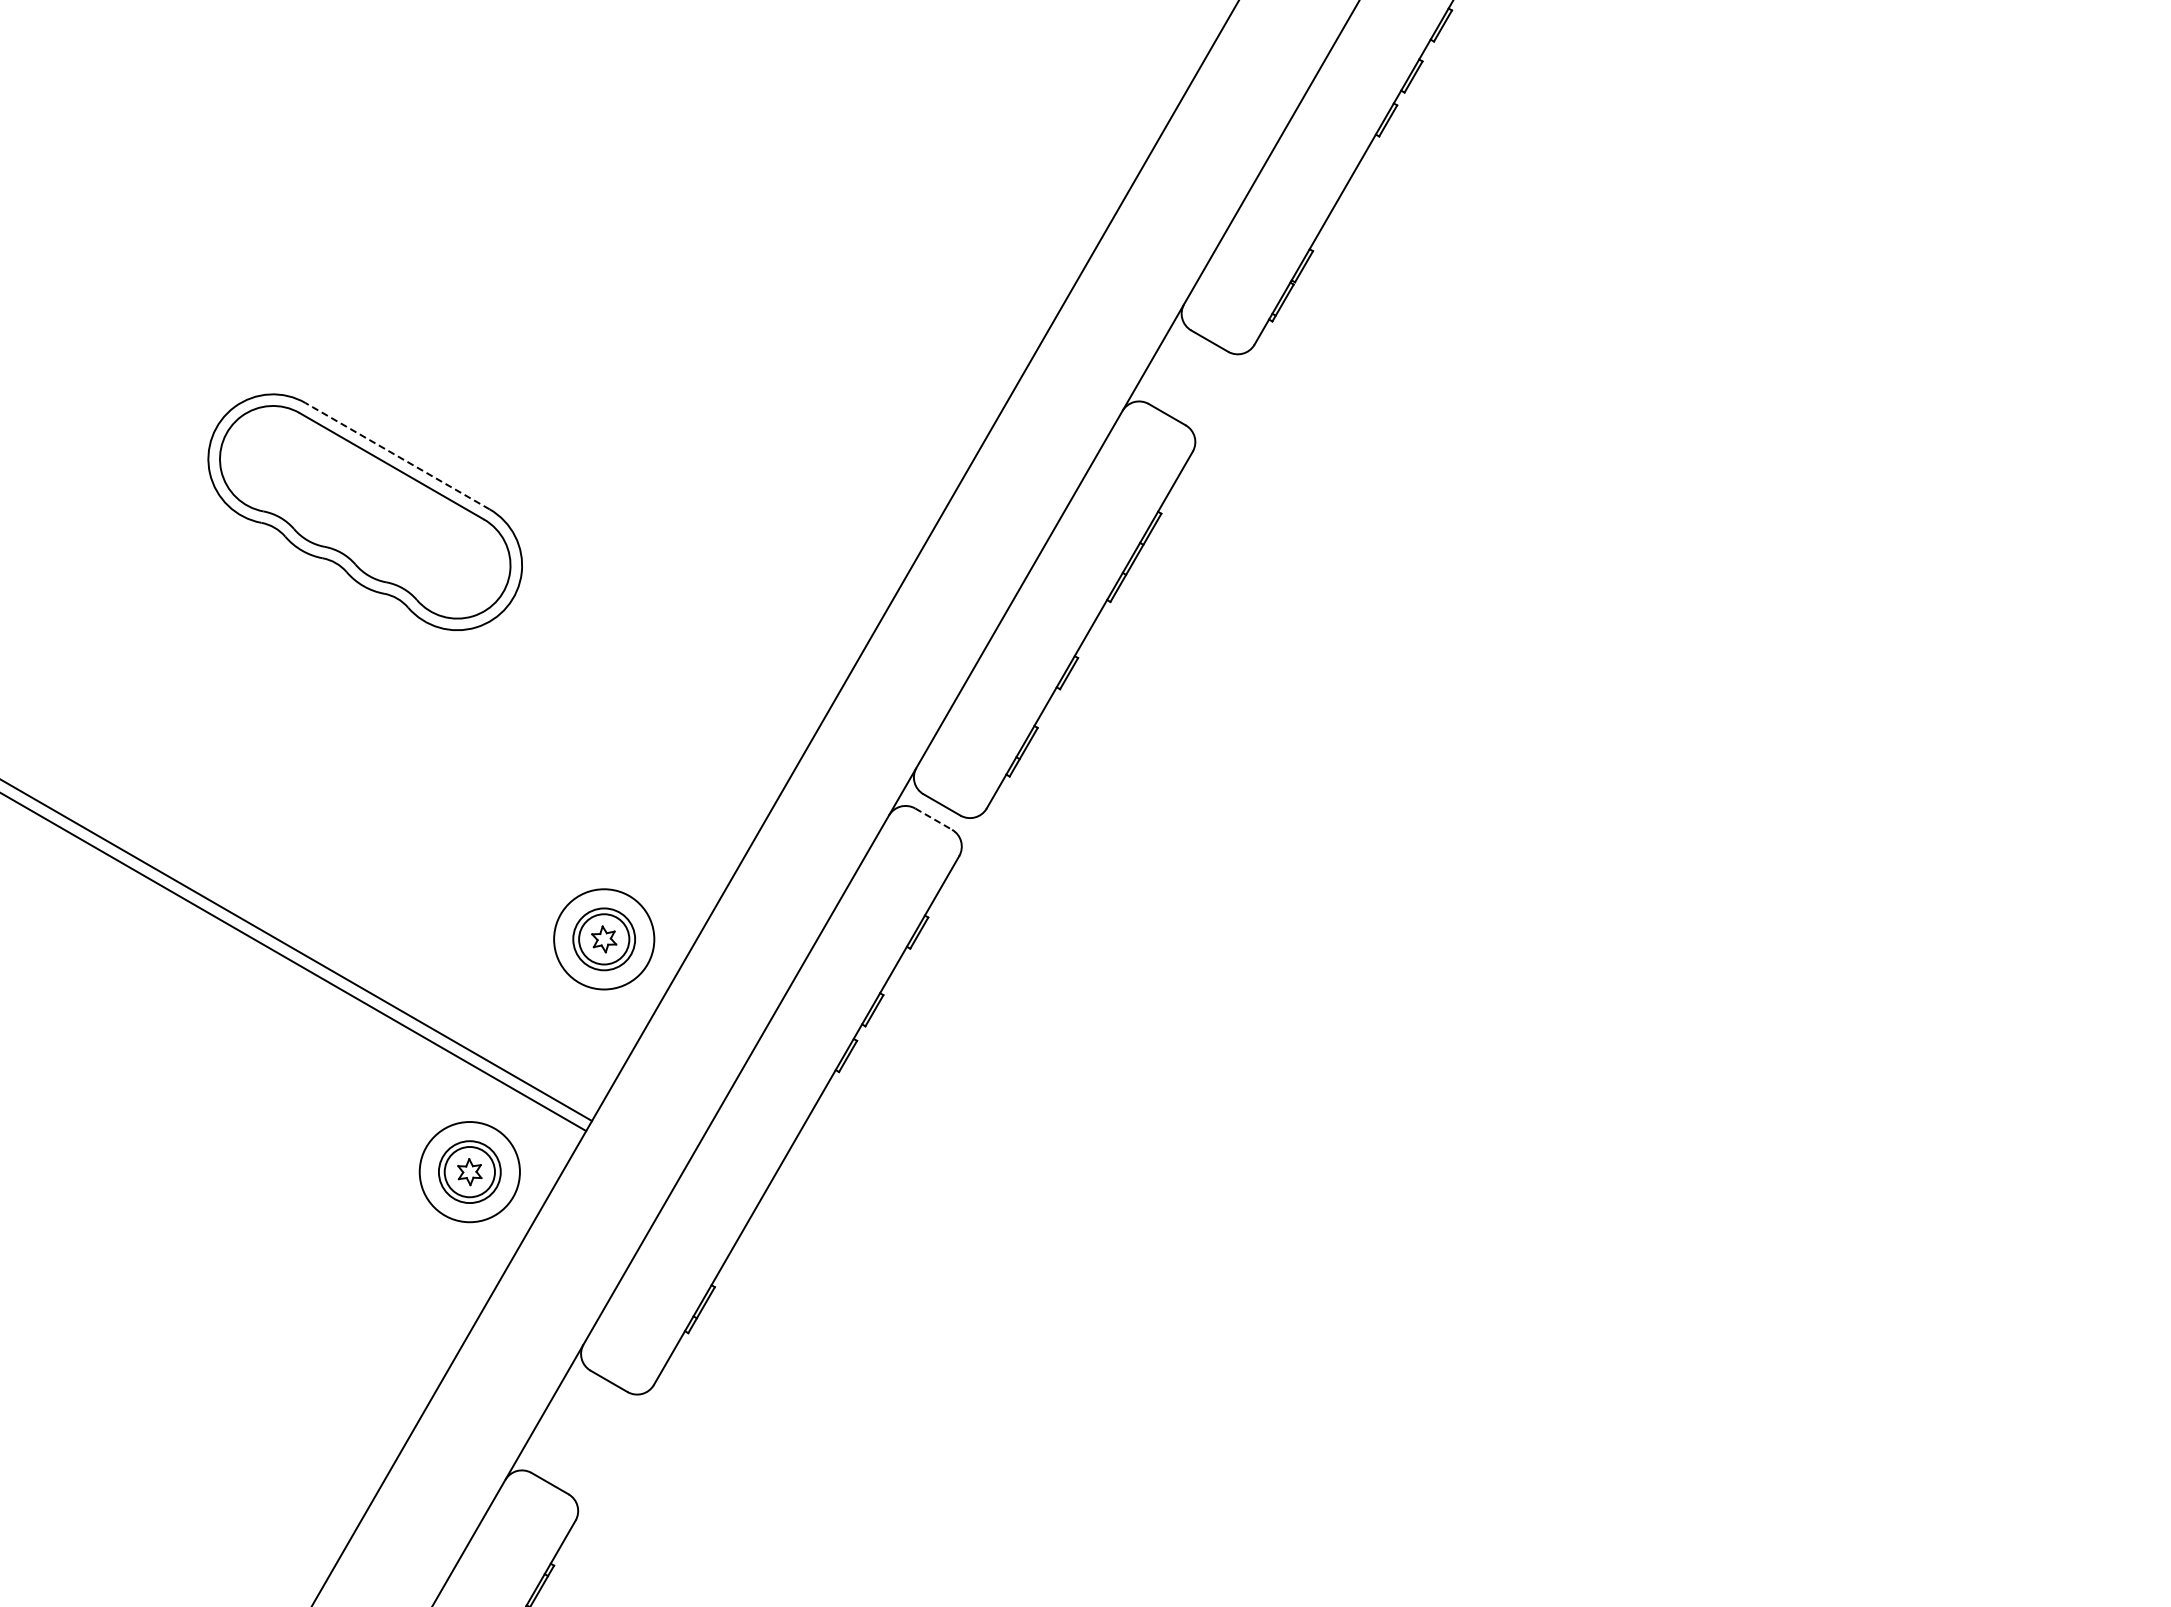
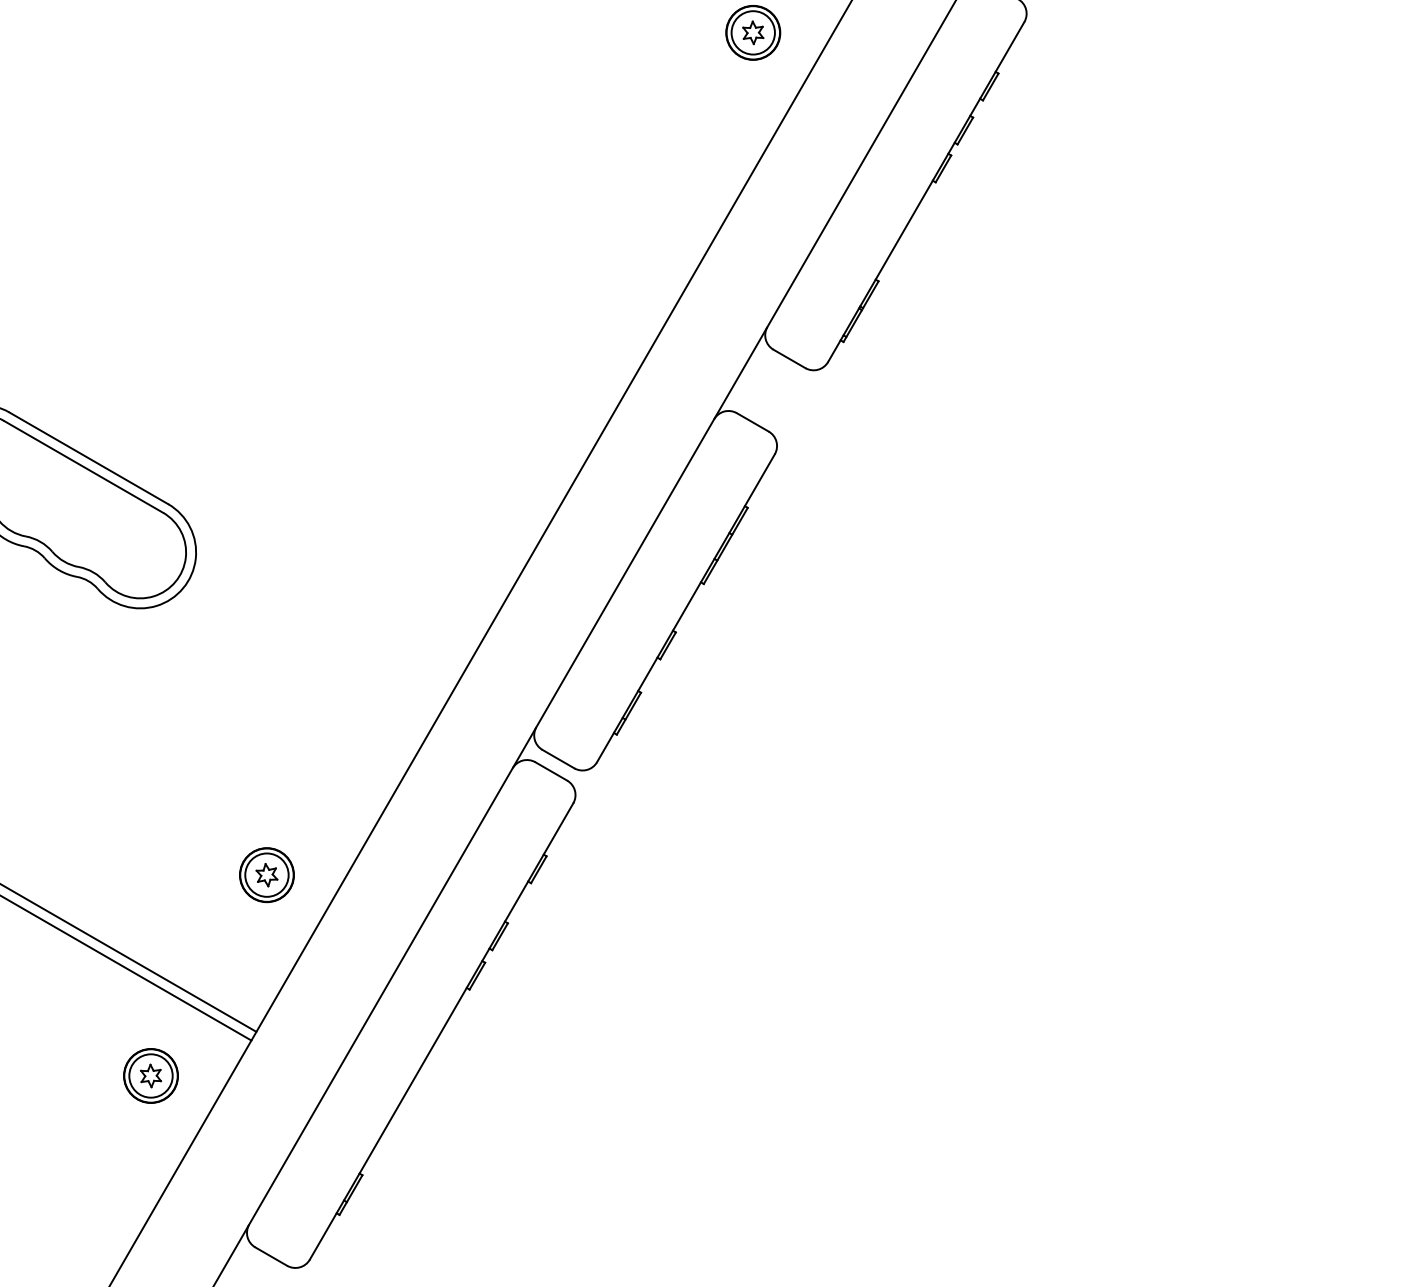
line: (397, 455) -> (88, 457), dashed -> solid
line: (934, 819) -> (551, 771), dashed -> solid
circle: (603, 939) -> (266, 875), size x0.62
circle: (469, 1171) -> (150, 1075), size x0.62

